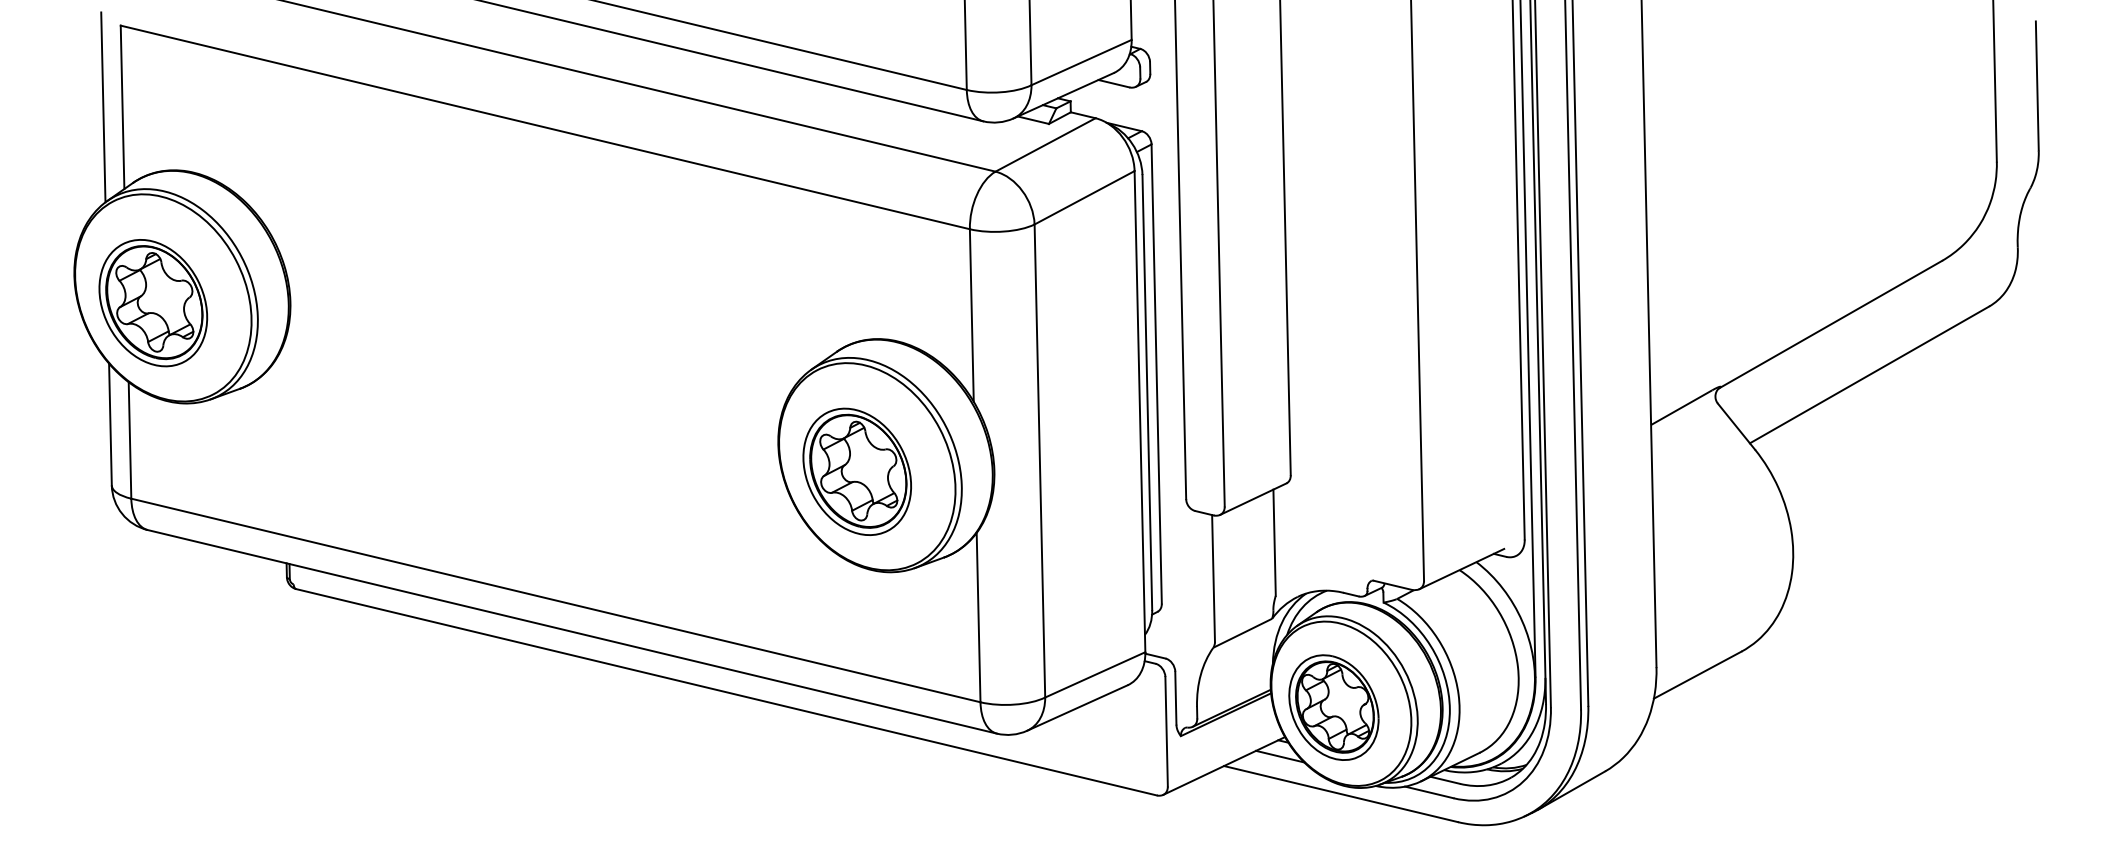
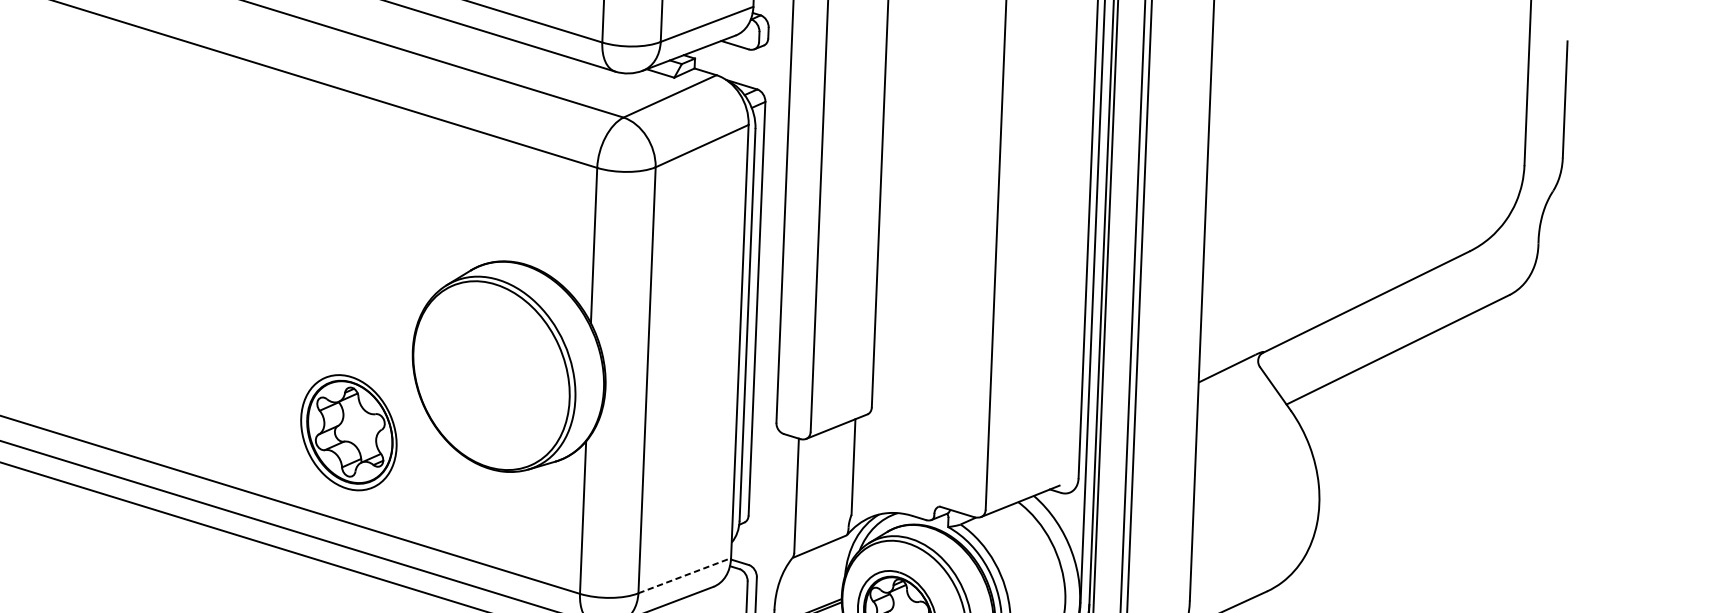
part: (856, 471) -> (348, 432), moved
line: (1095, 674) -> (684, 575), solid -> dashed

